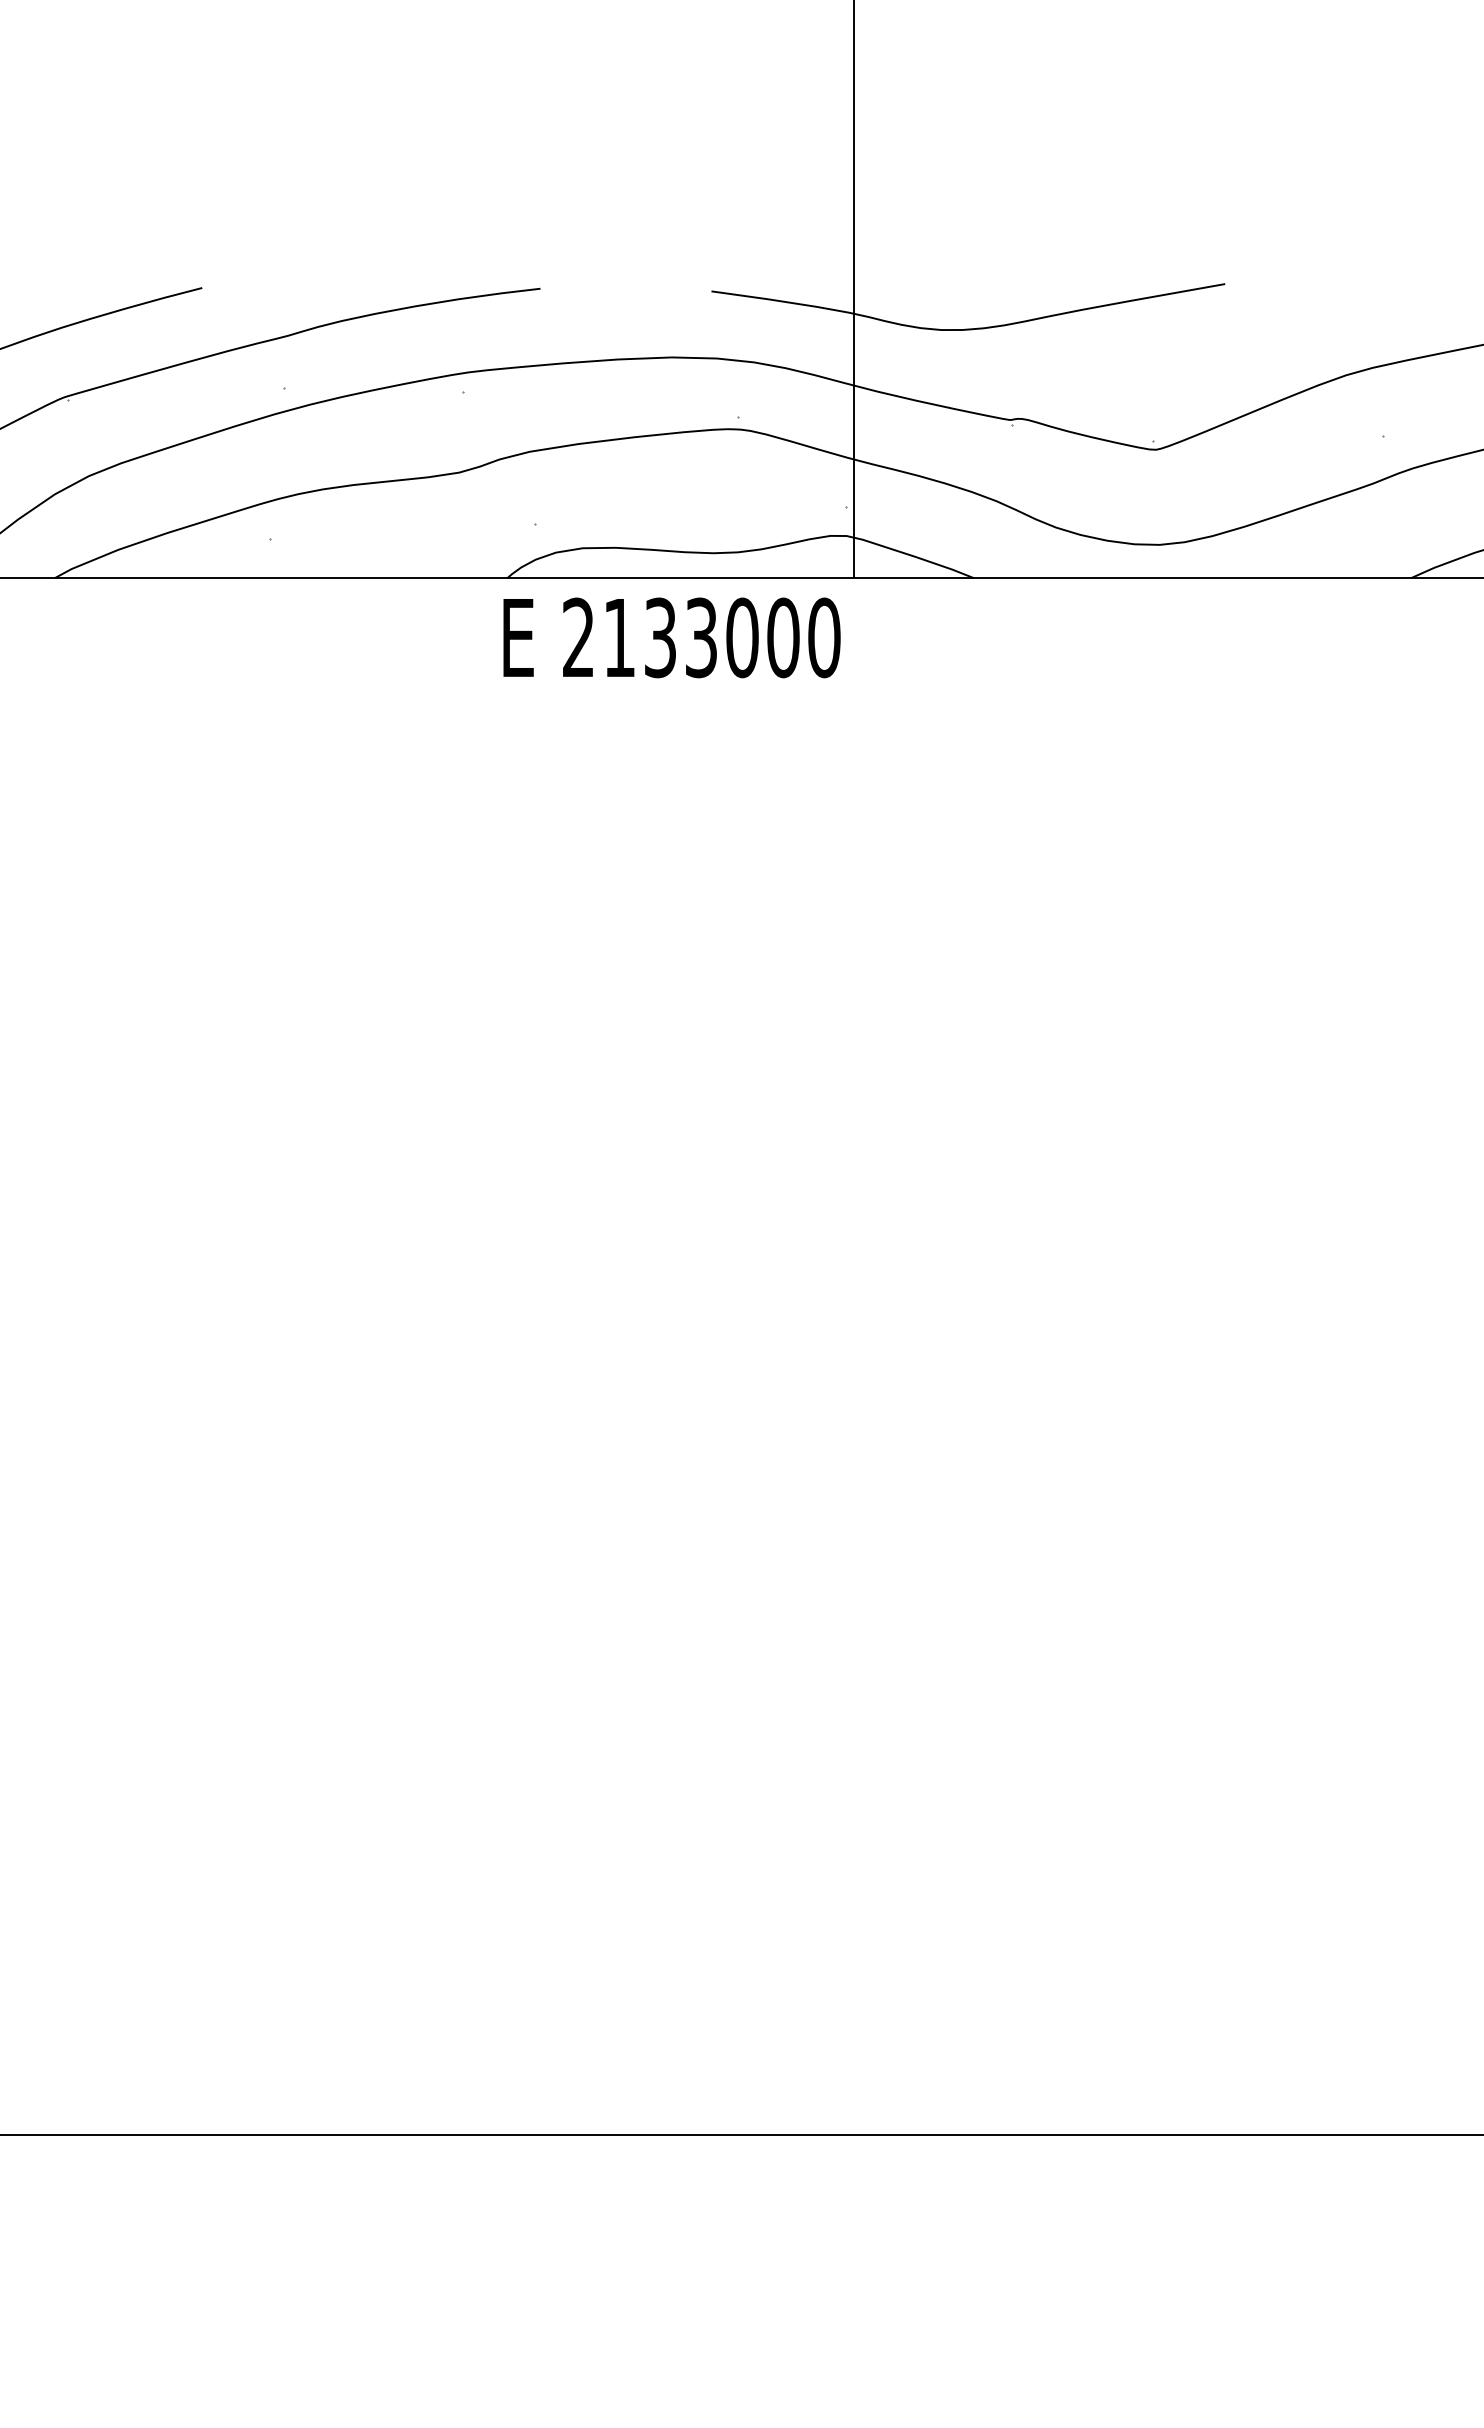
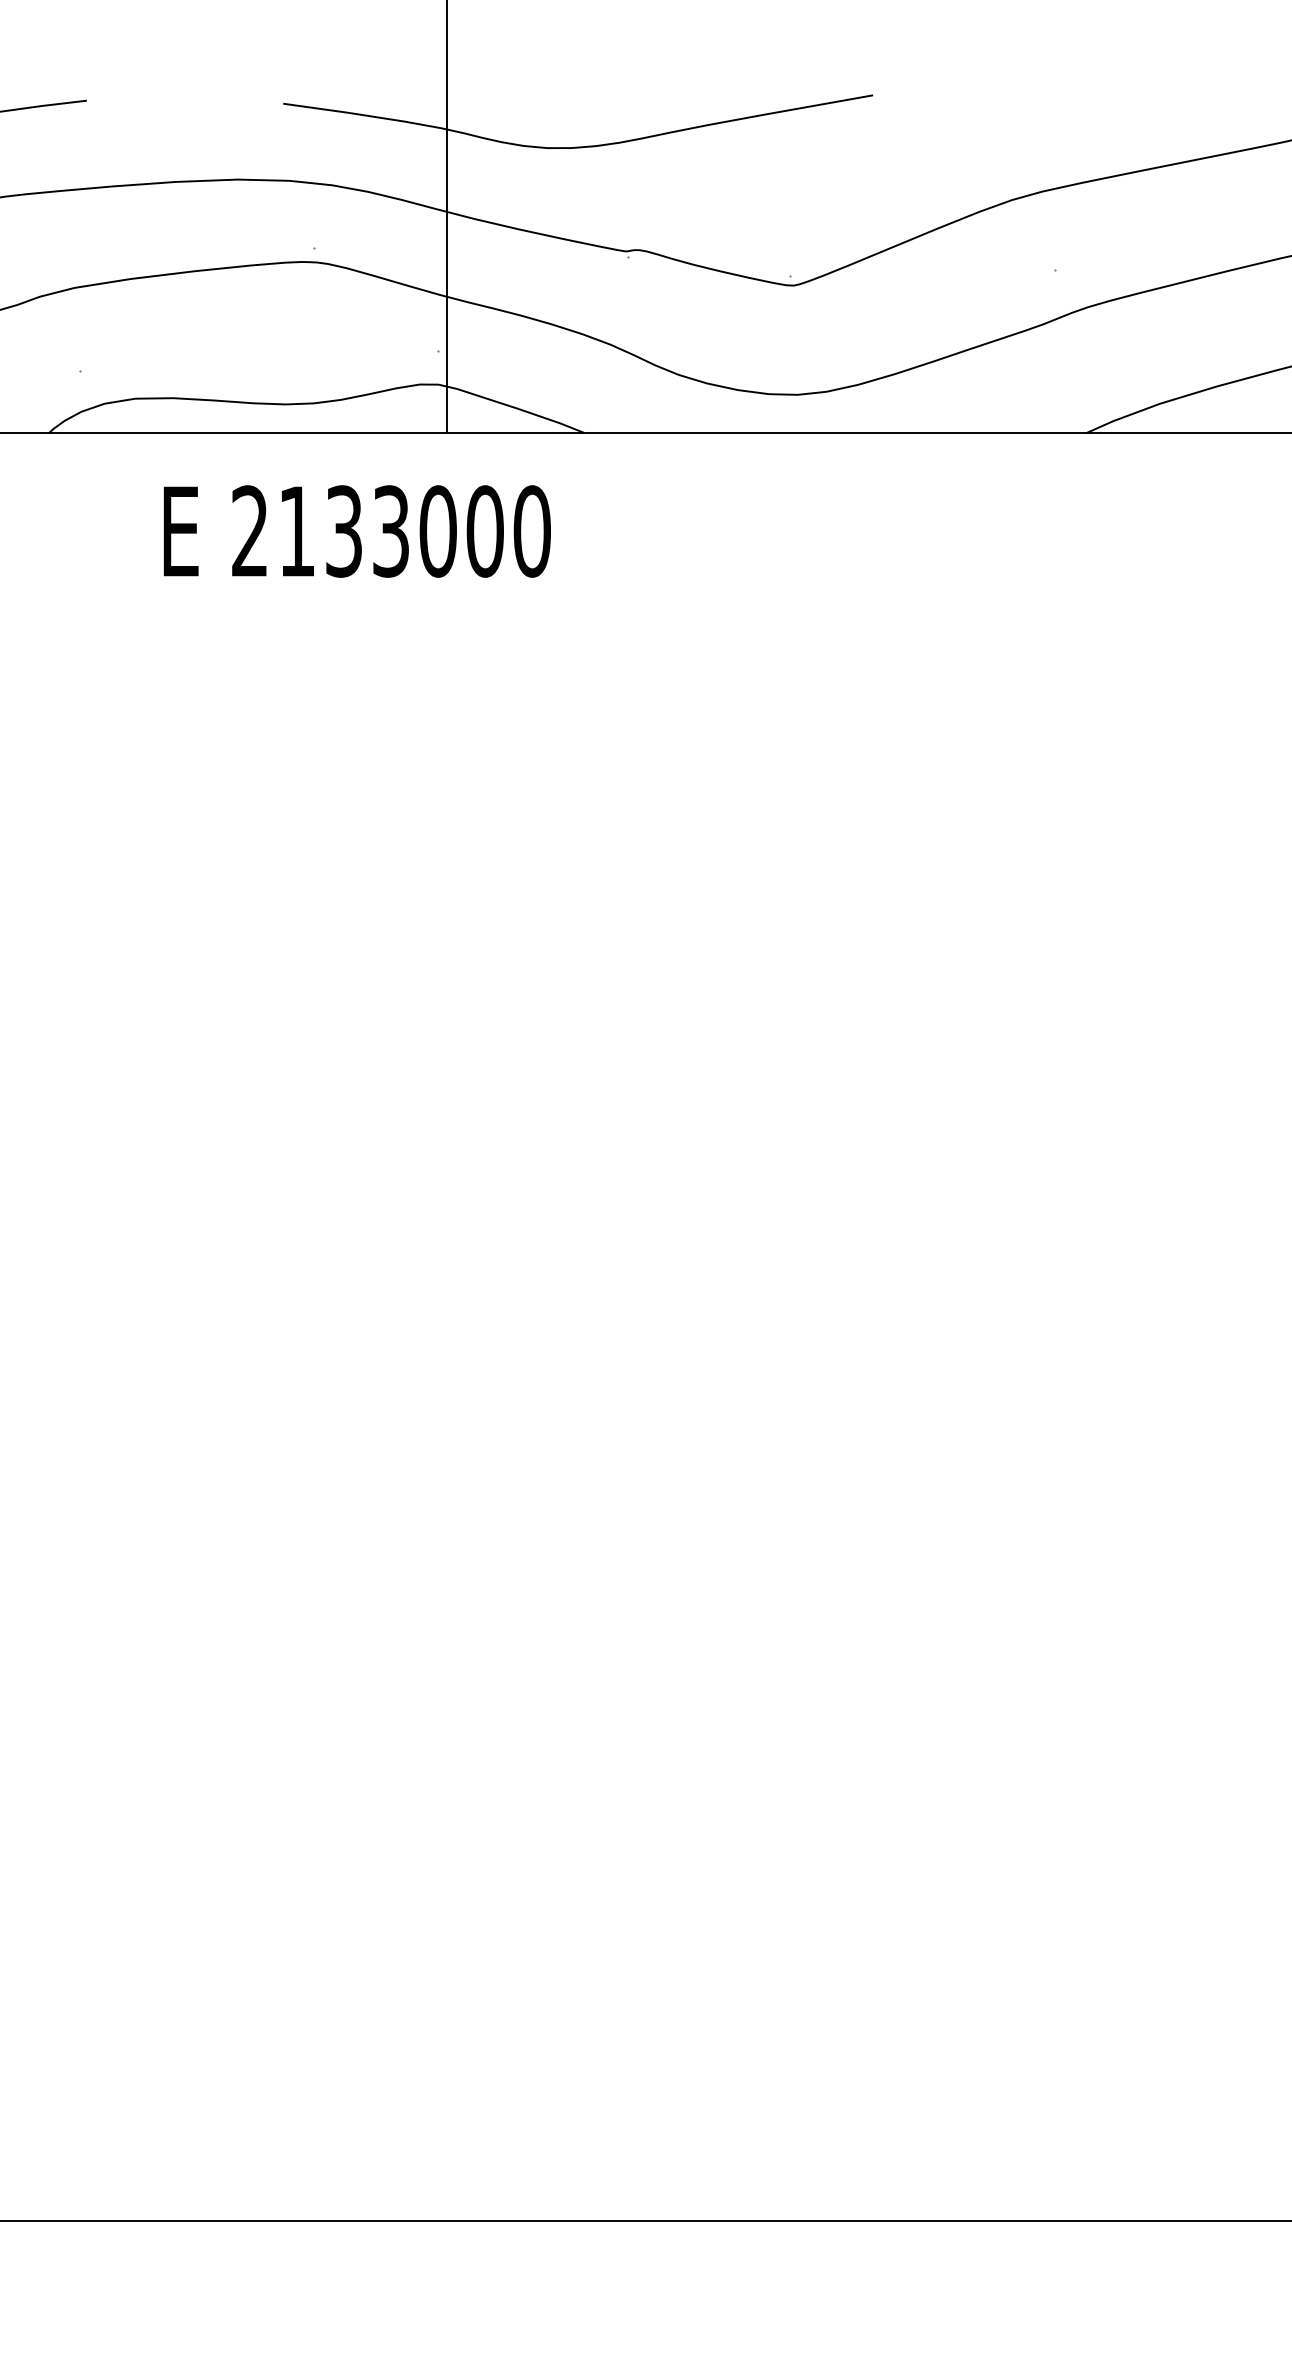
text: (671, 637) -> (356, 531), moved

